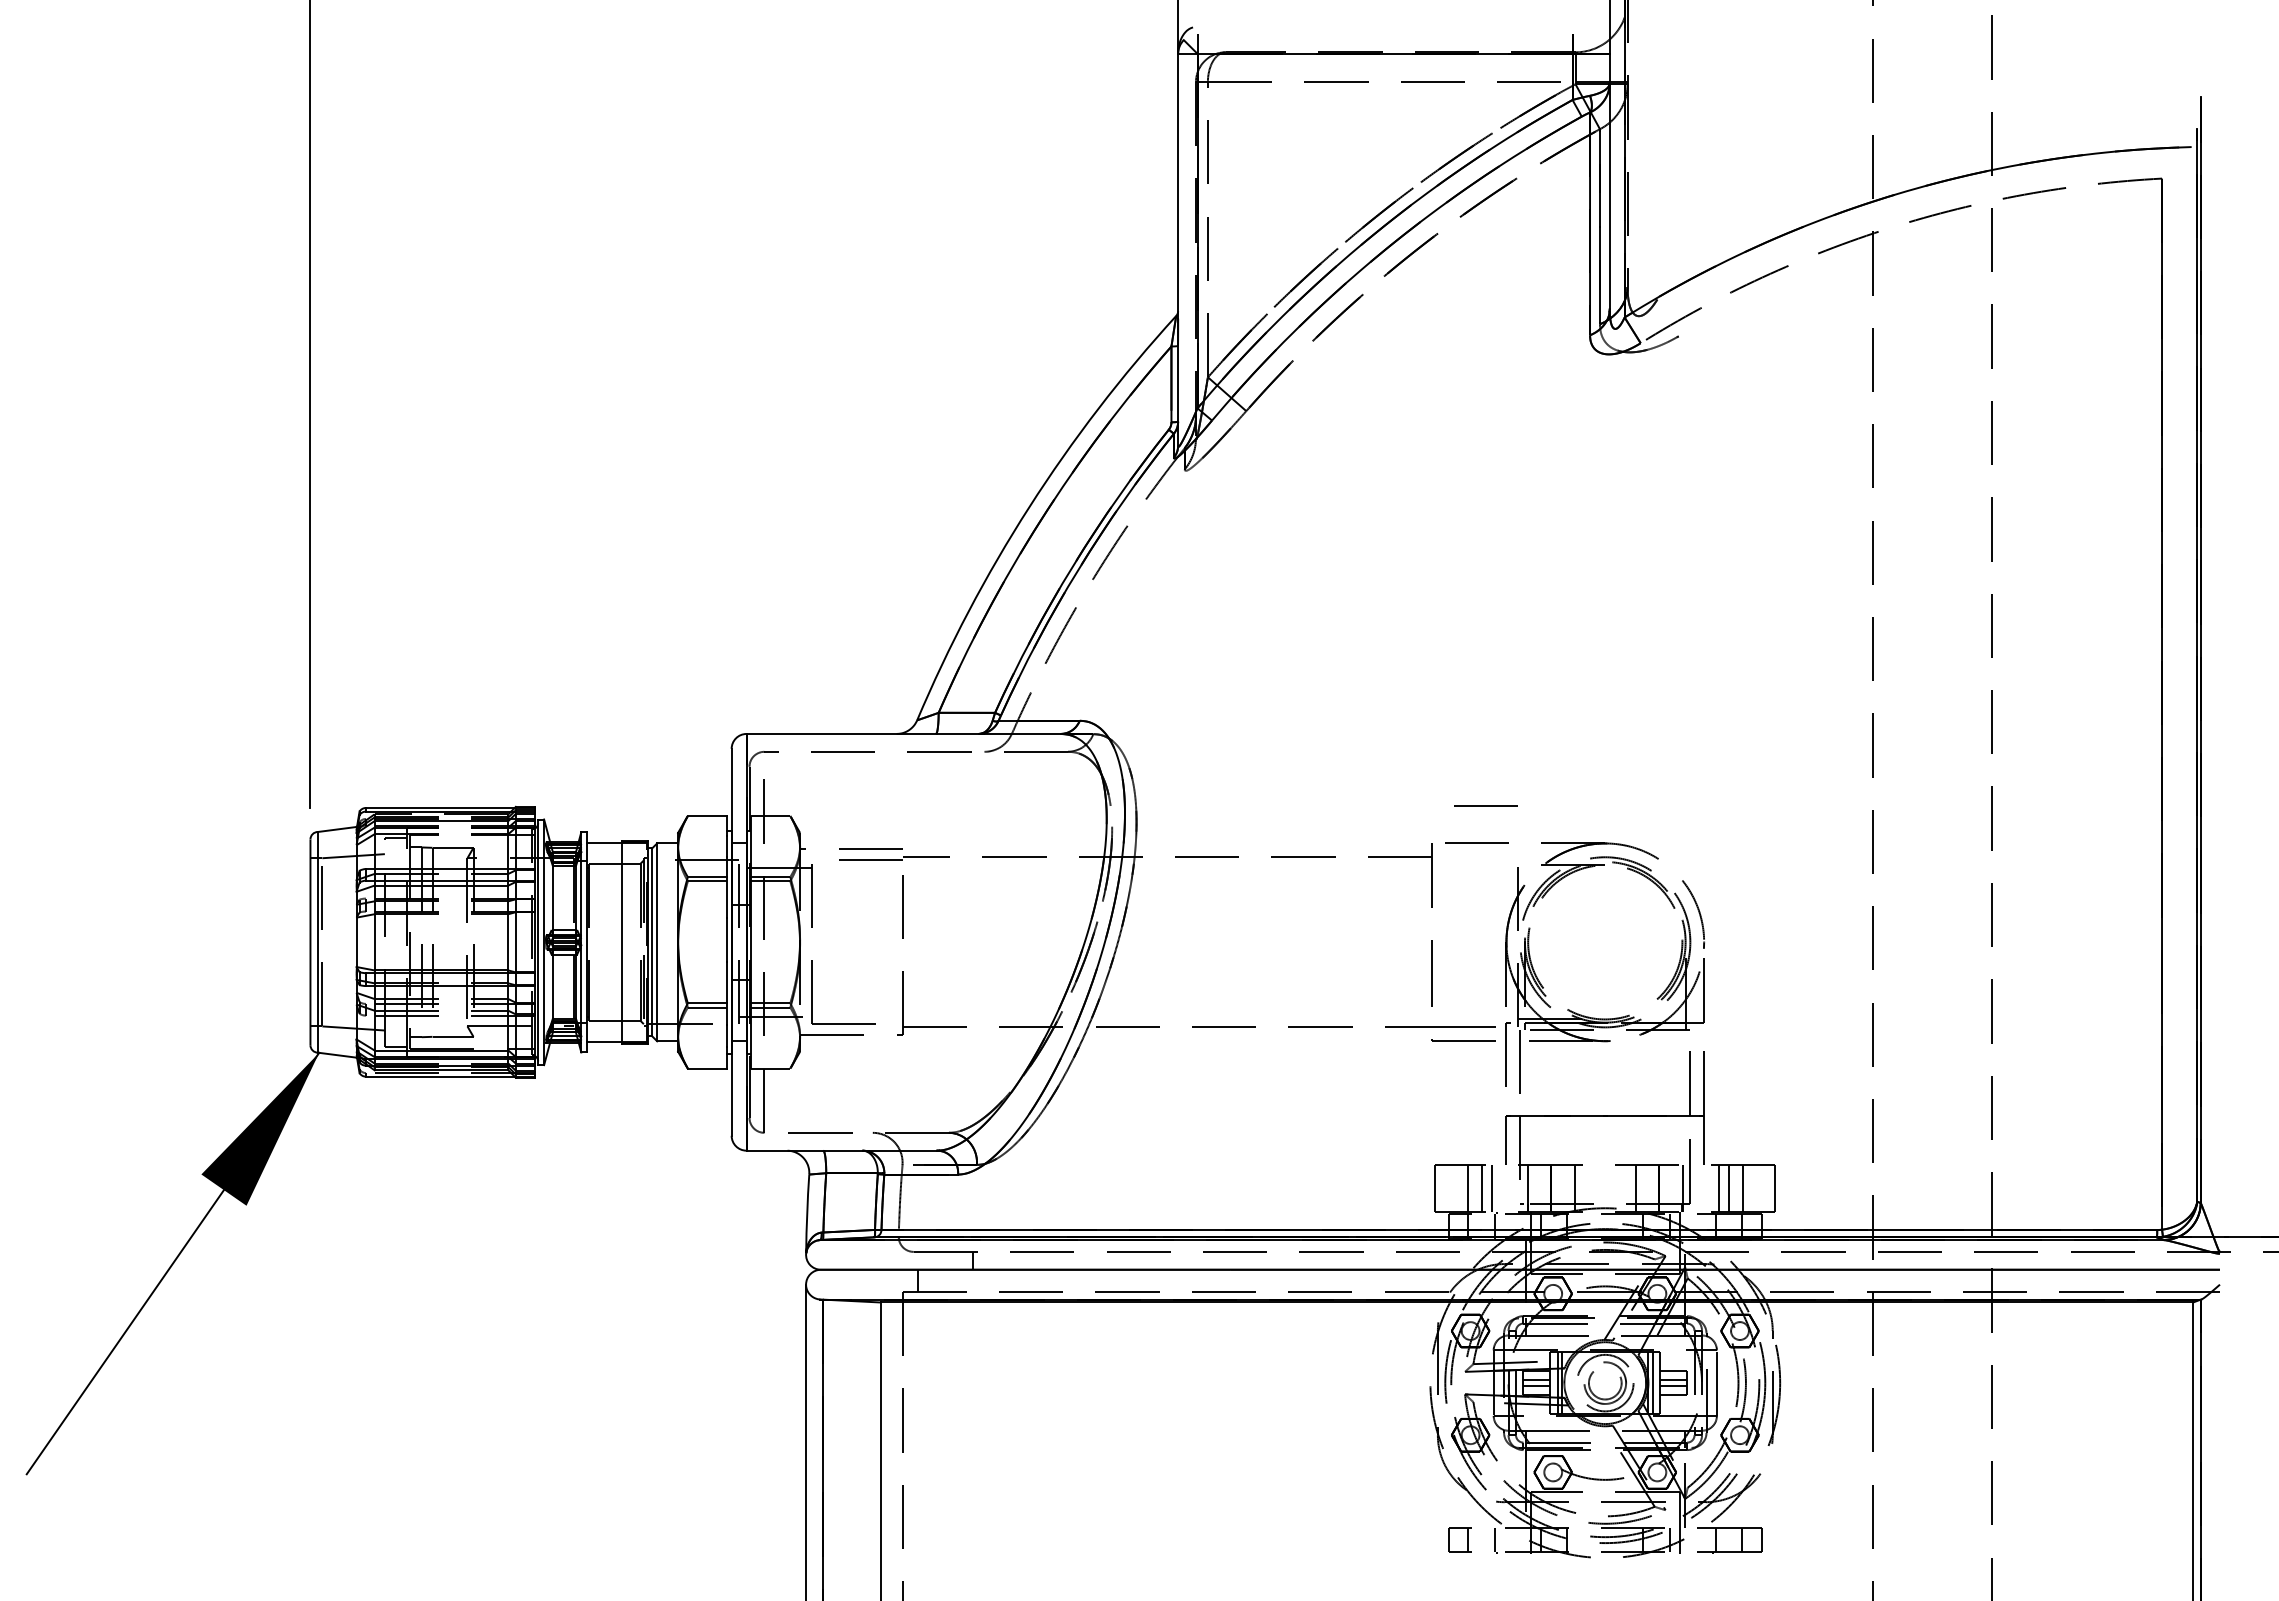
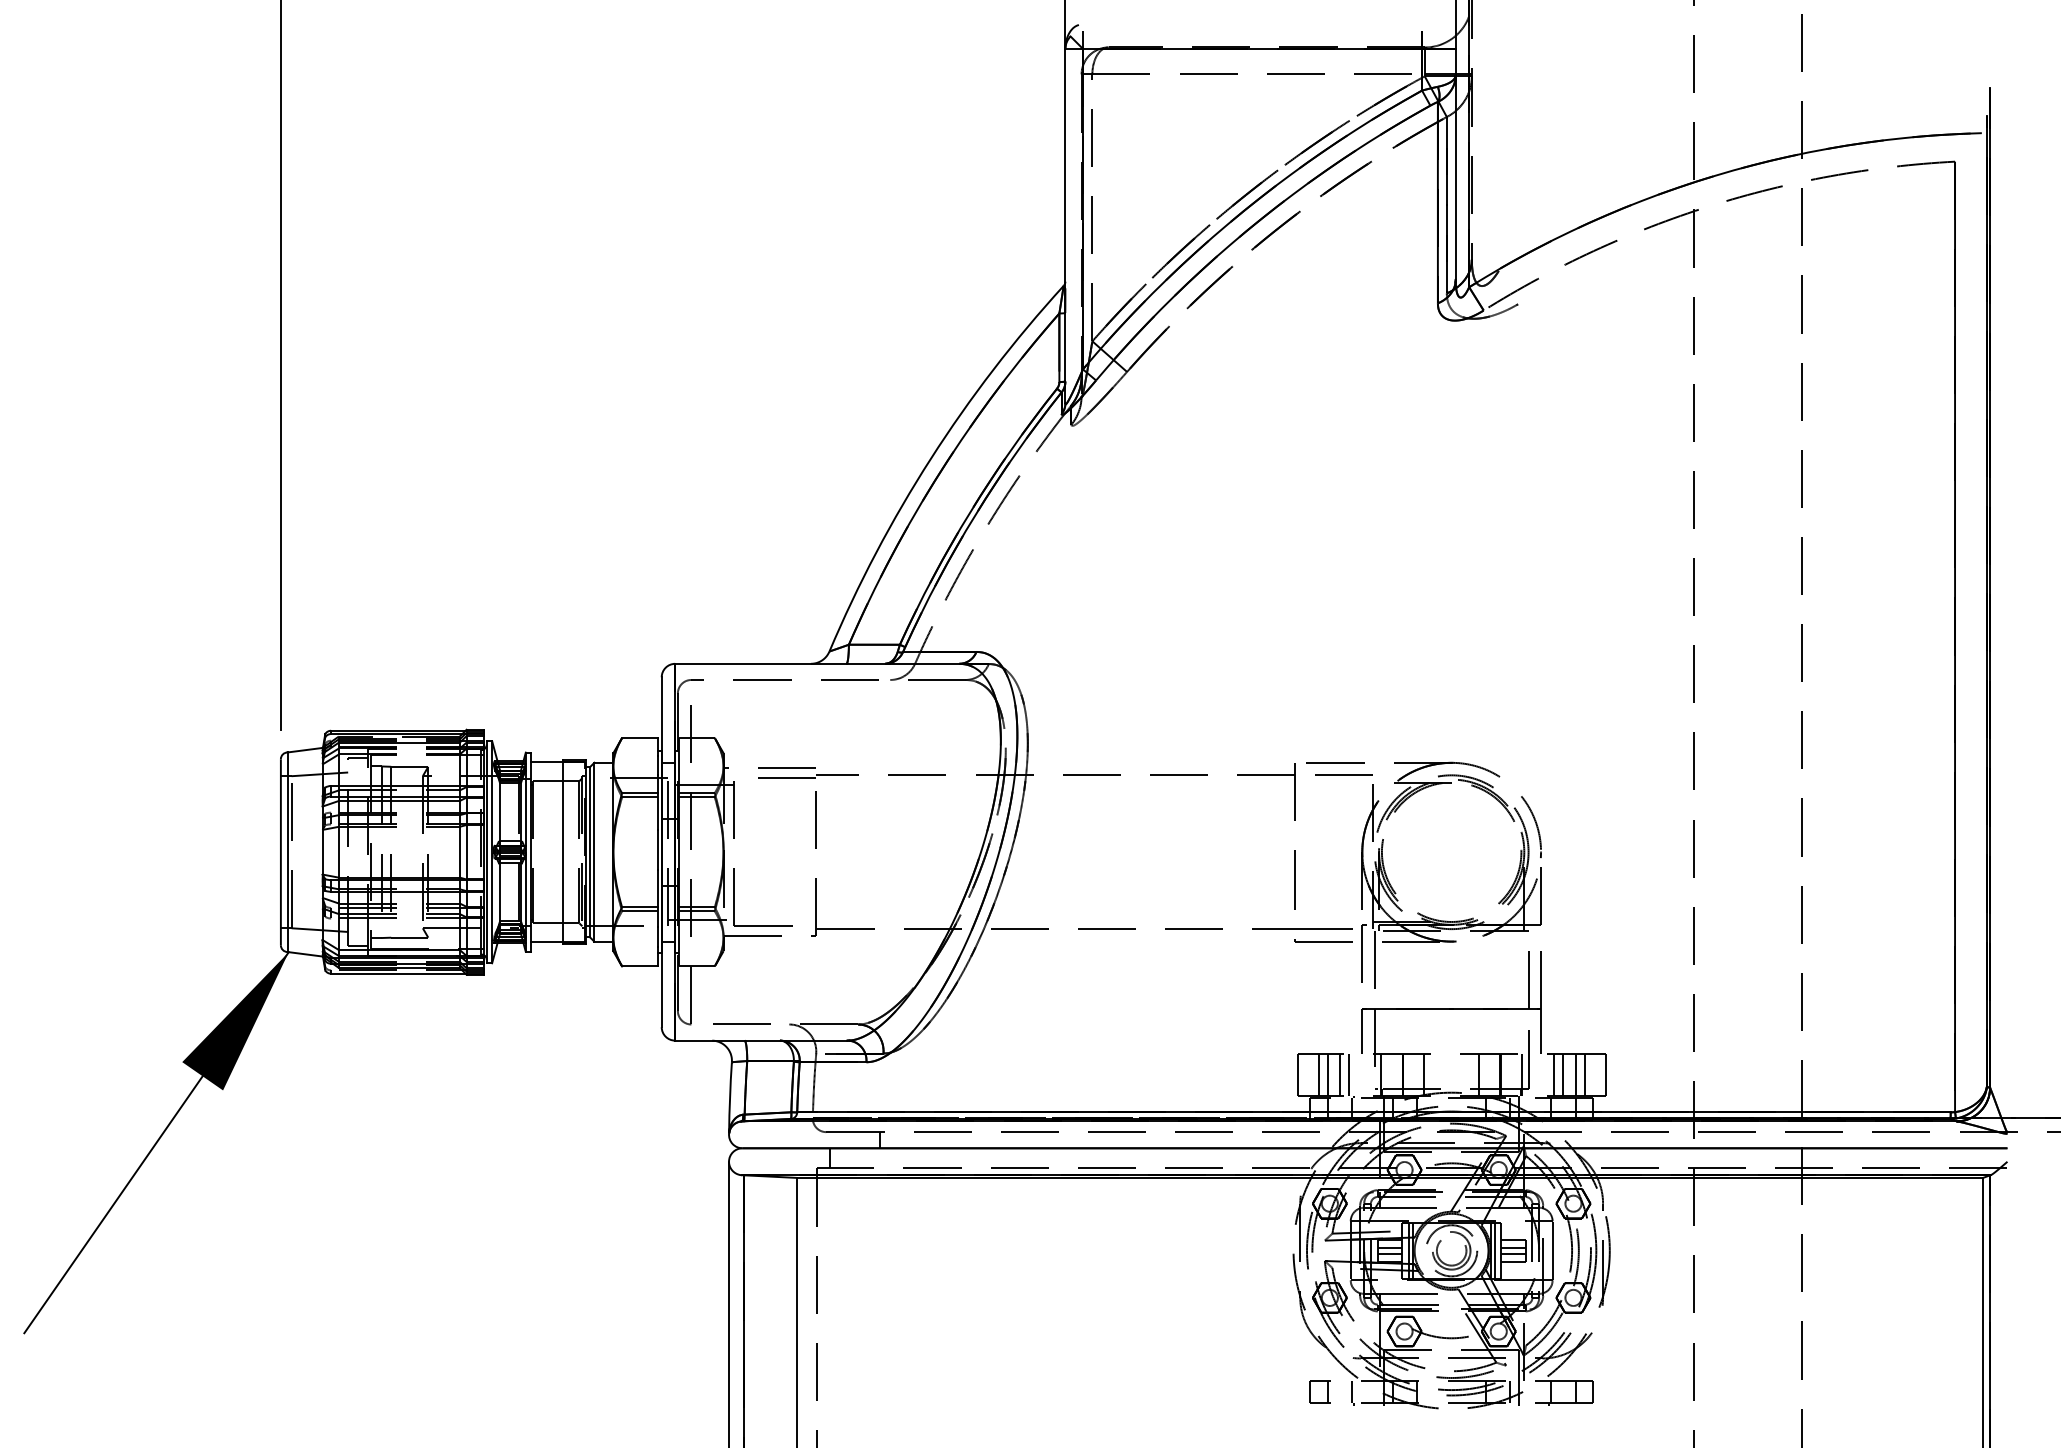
line: (1485, 805) -> (1343, 774), moved
line: (1458, 1188) -> (1318, 1074), added
line: (1752, 1188) -> (1584, 1074), added

